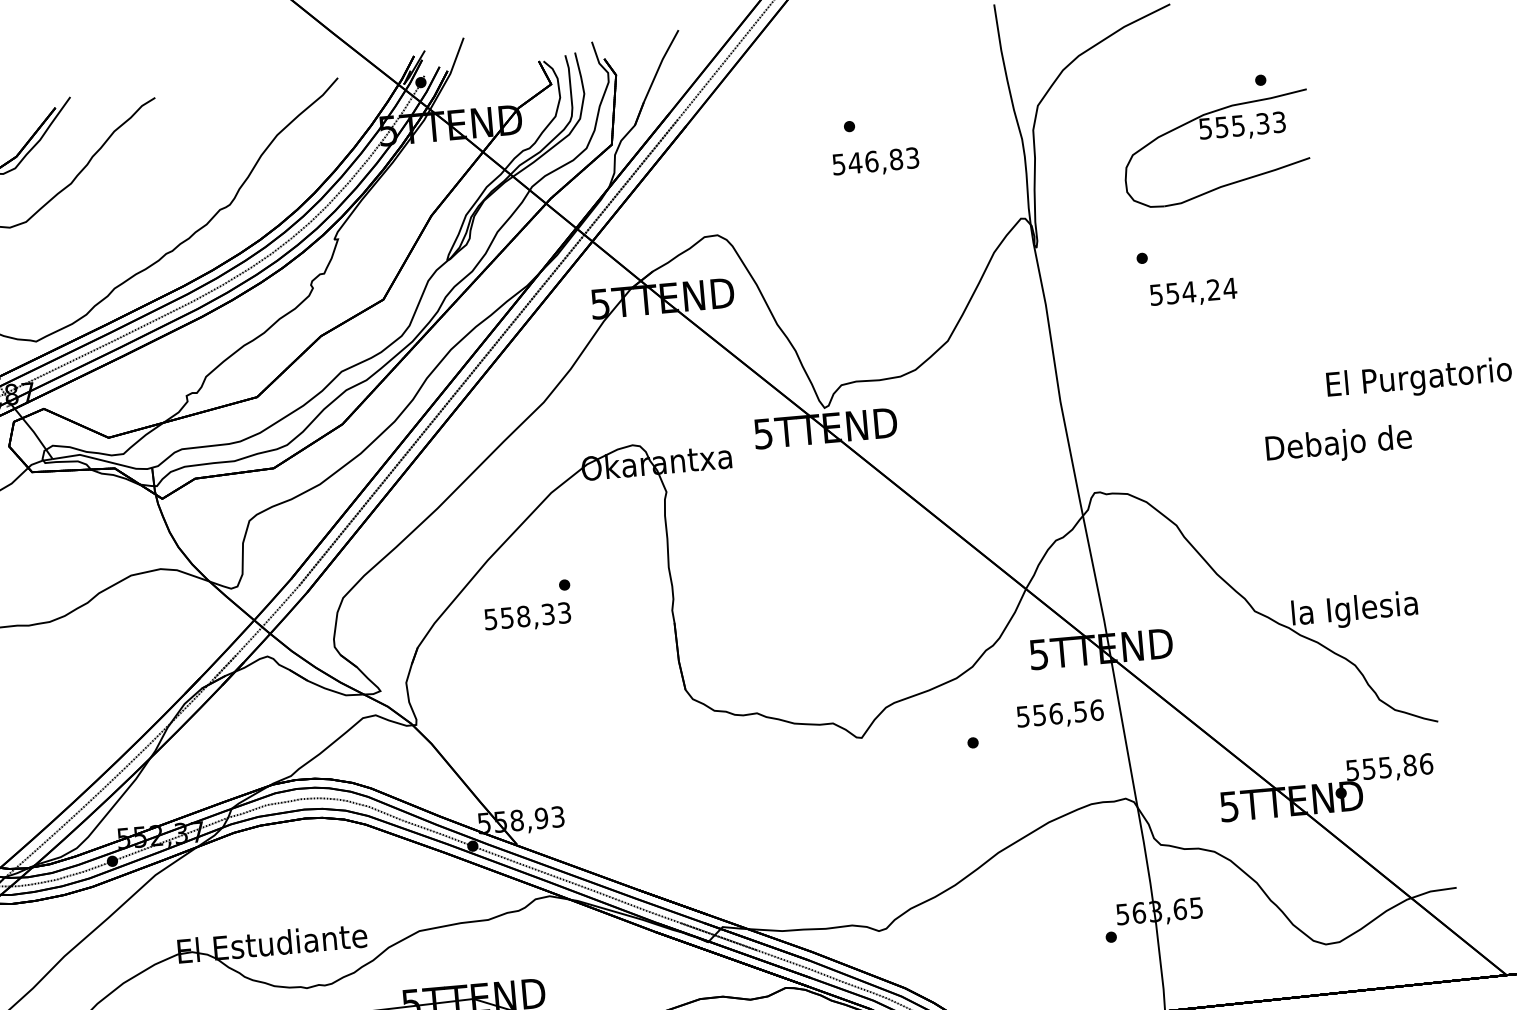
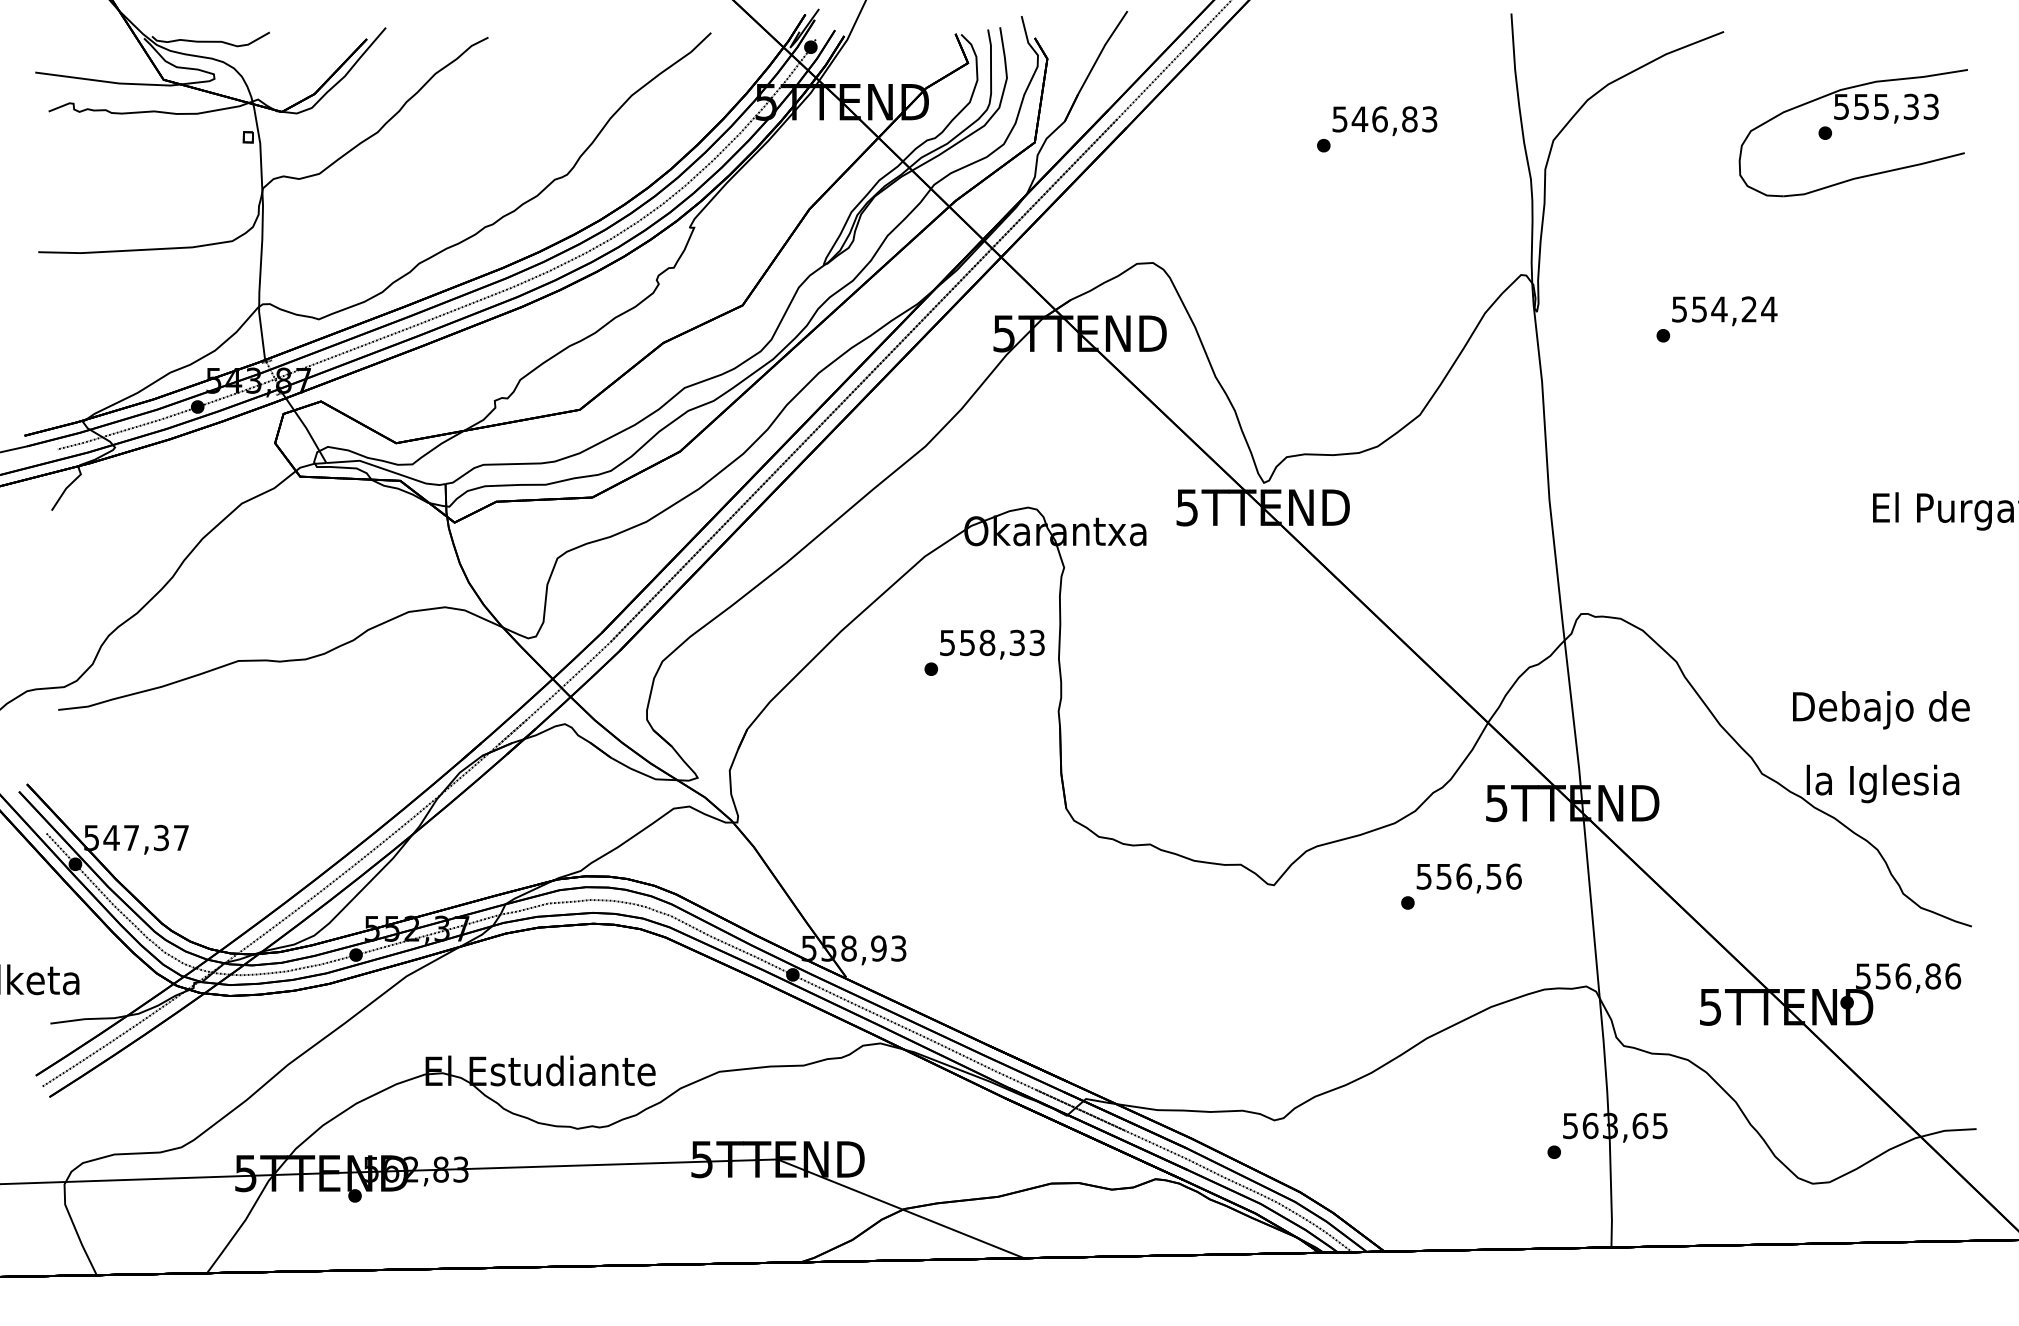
part: (1217, 138) -> (1854, 119), moved
text: (875, 163) -> (1384, 121), moved
text: (1193, 293) -> (1724, 311), moved
text: (1339, 445) -> (1881, 710), moved
text: (527, 617) -> (992, 644), moved
text: (1059, 715) -> (1468, 878), moved
text: (1385, 767) -> (1903, 976), 555,86 -> 556,86

